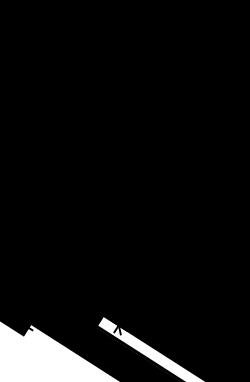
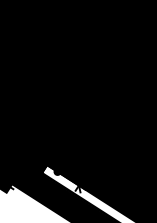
fill: (86, 313) -> (54, 176), removed

